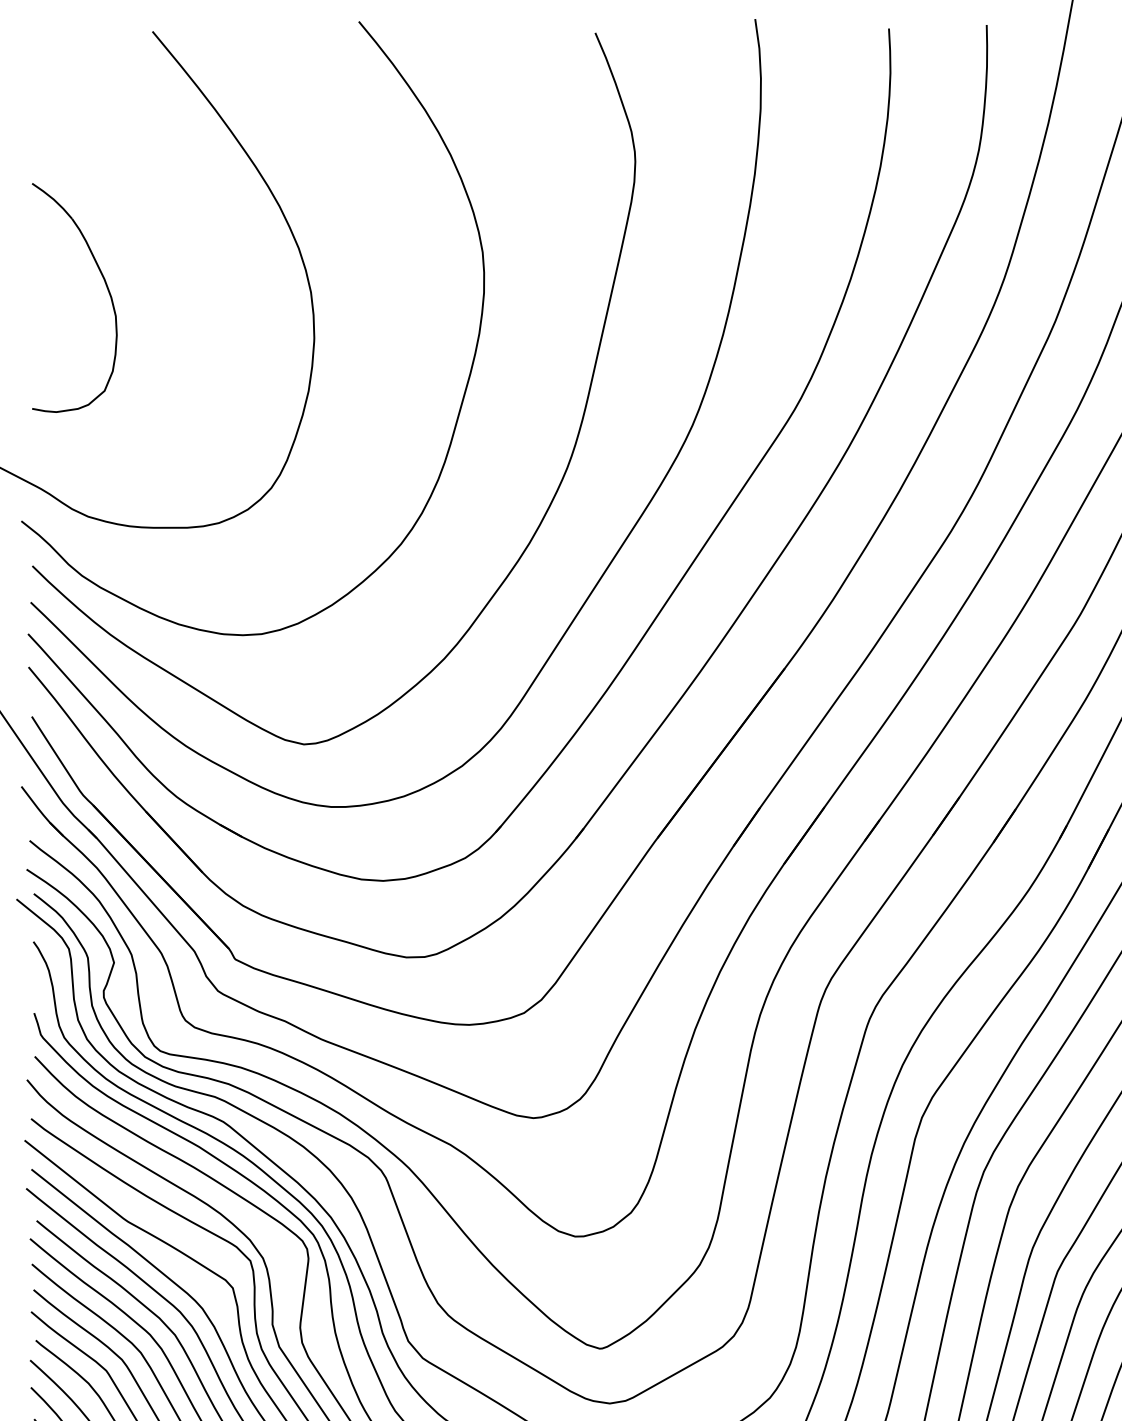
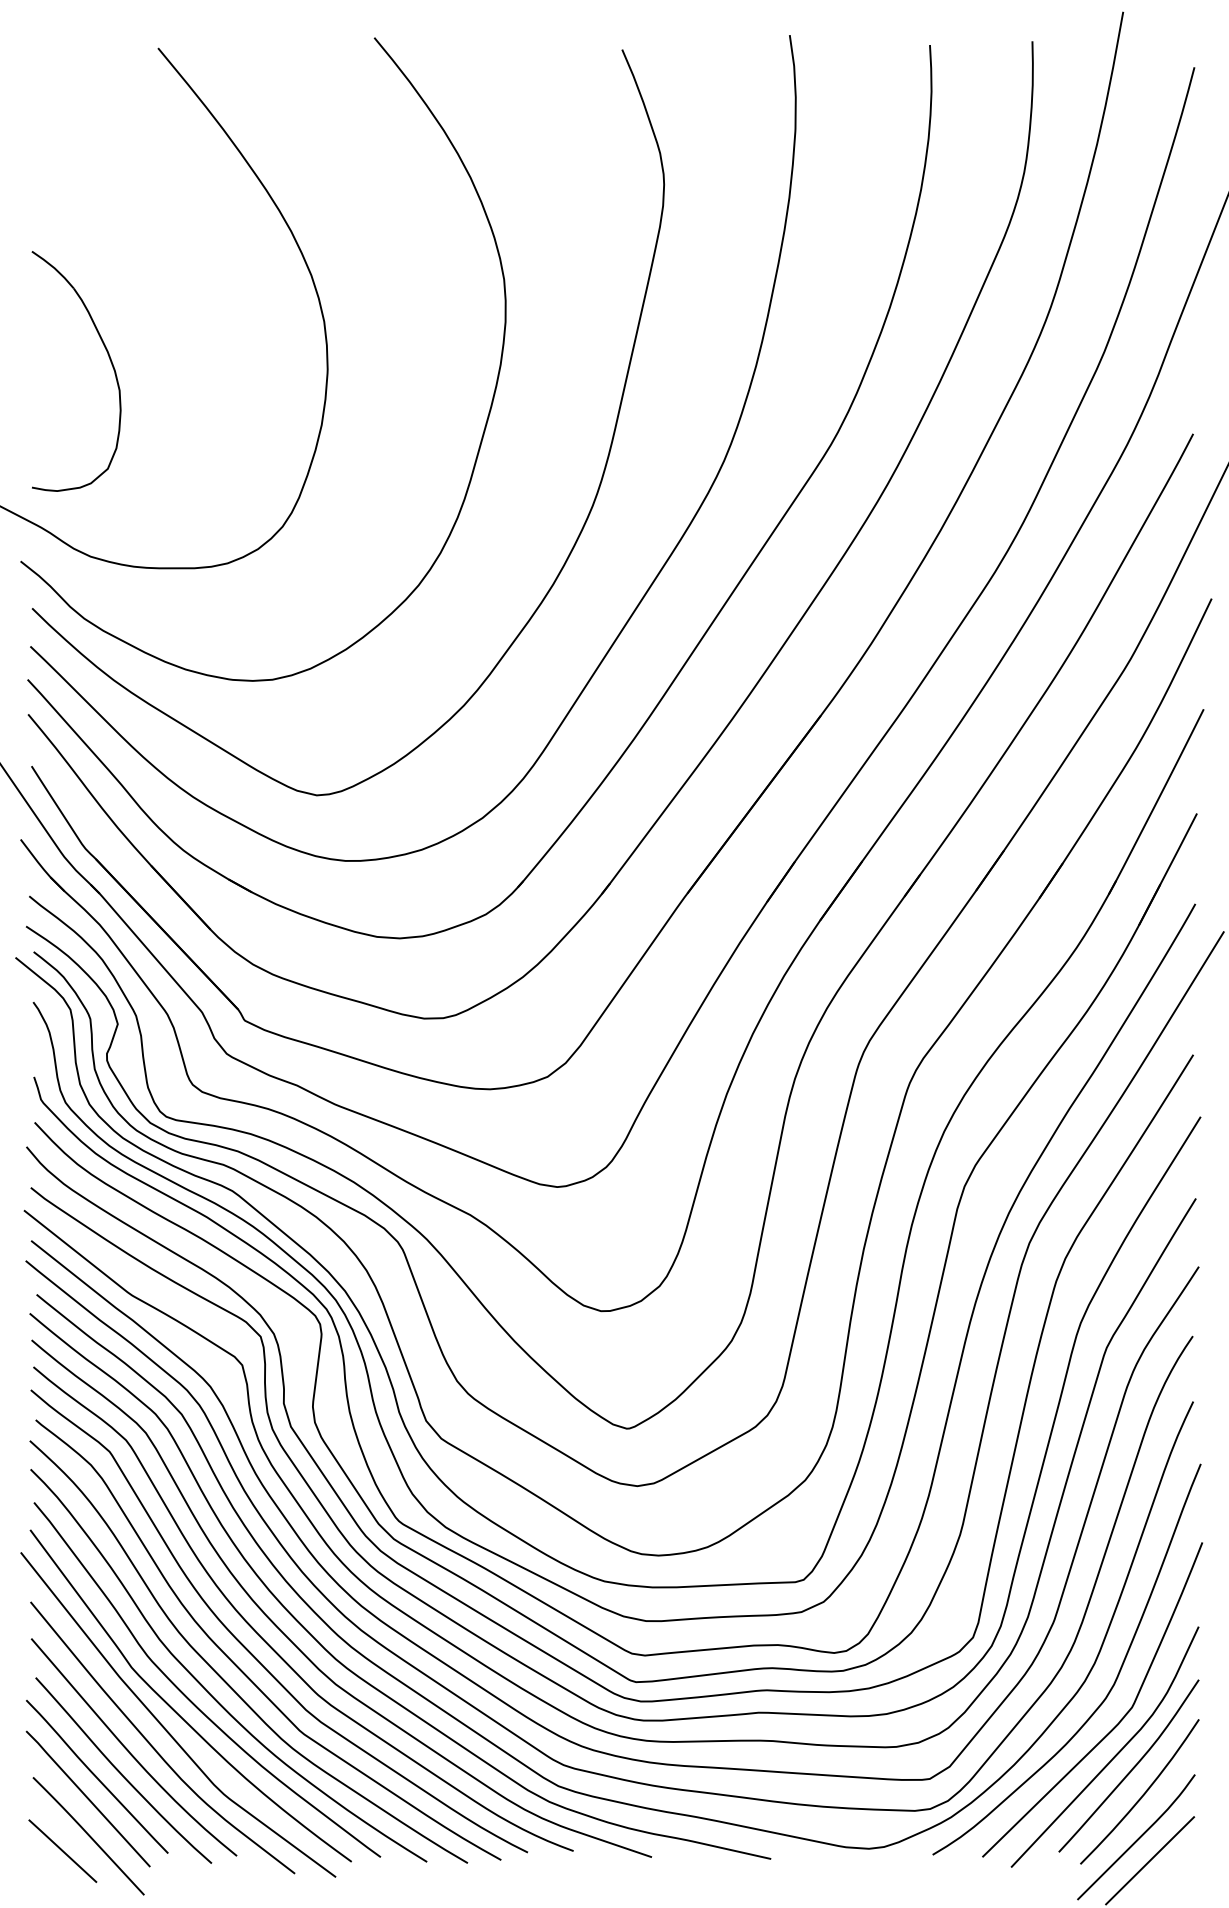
part: (105, 284) -> (108, 357), moved

